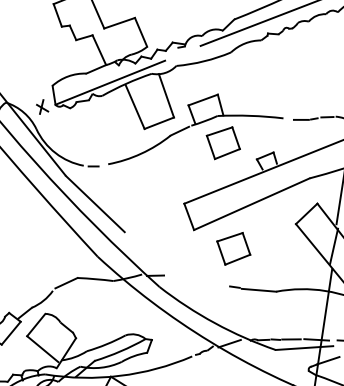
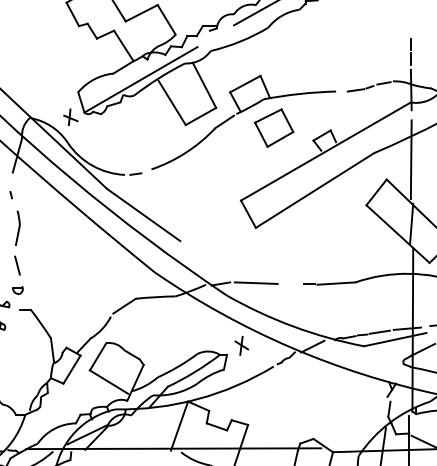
part: (234, 248) -> (302, 241), removed
line: (186, 278) -> (255, 282), added
part: (166, 333) -> (241, 345), added

